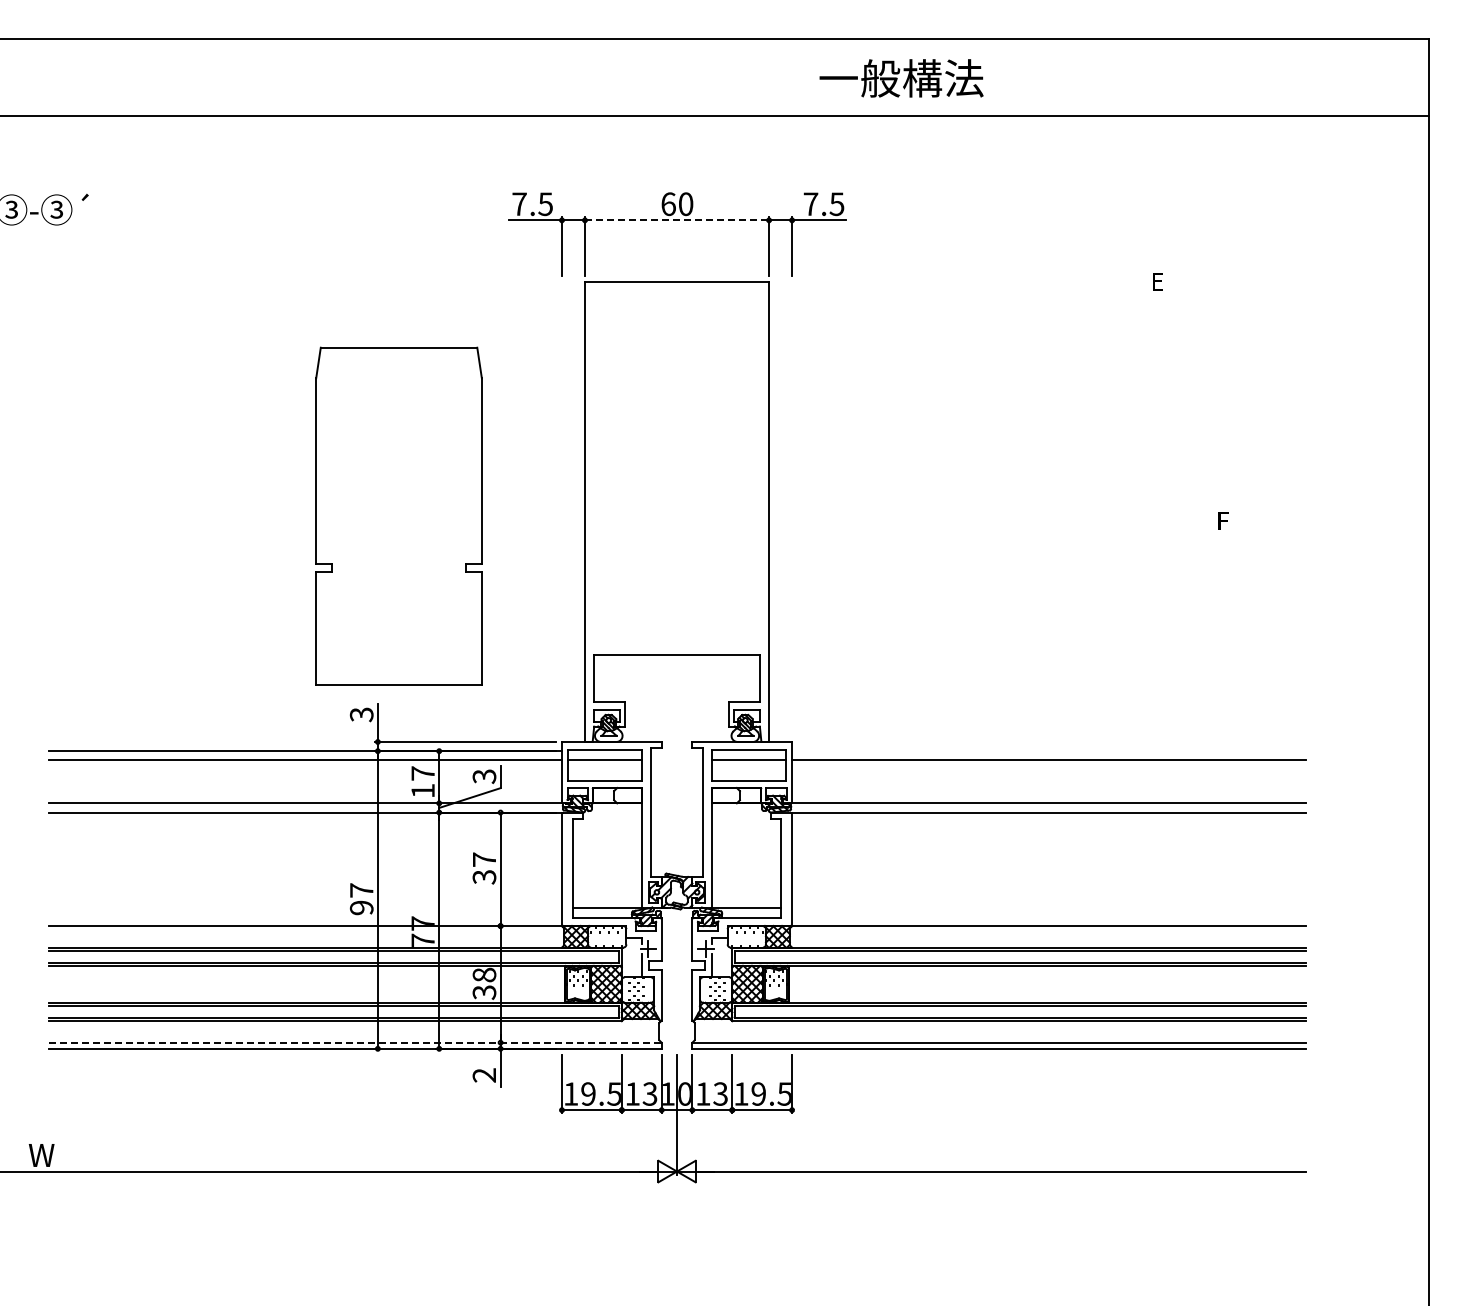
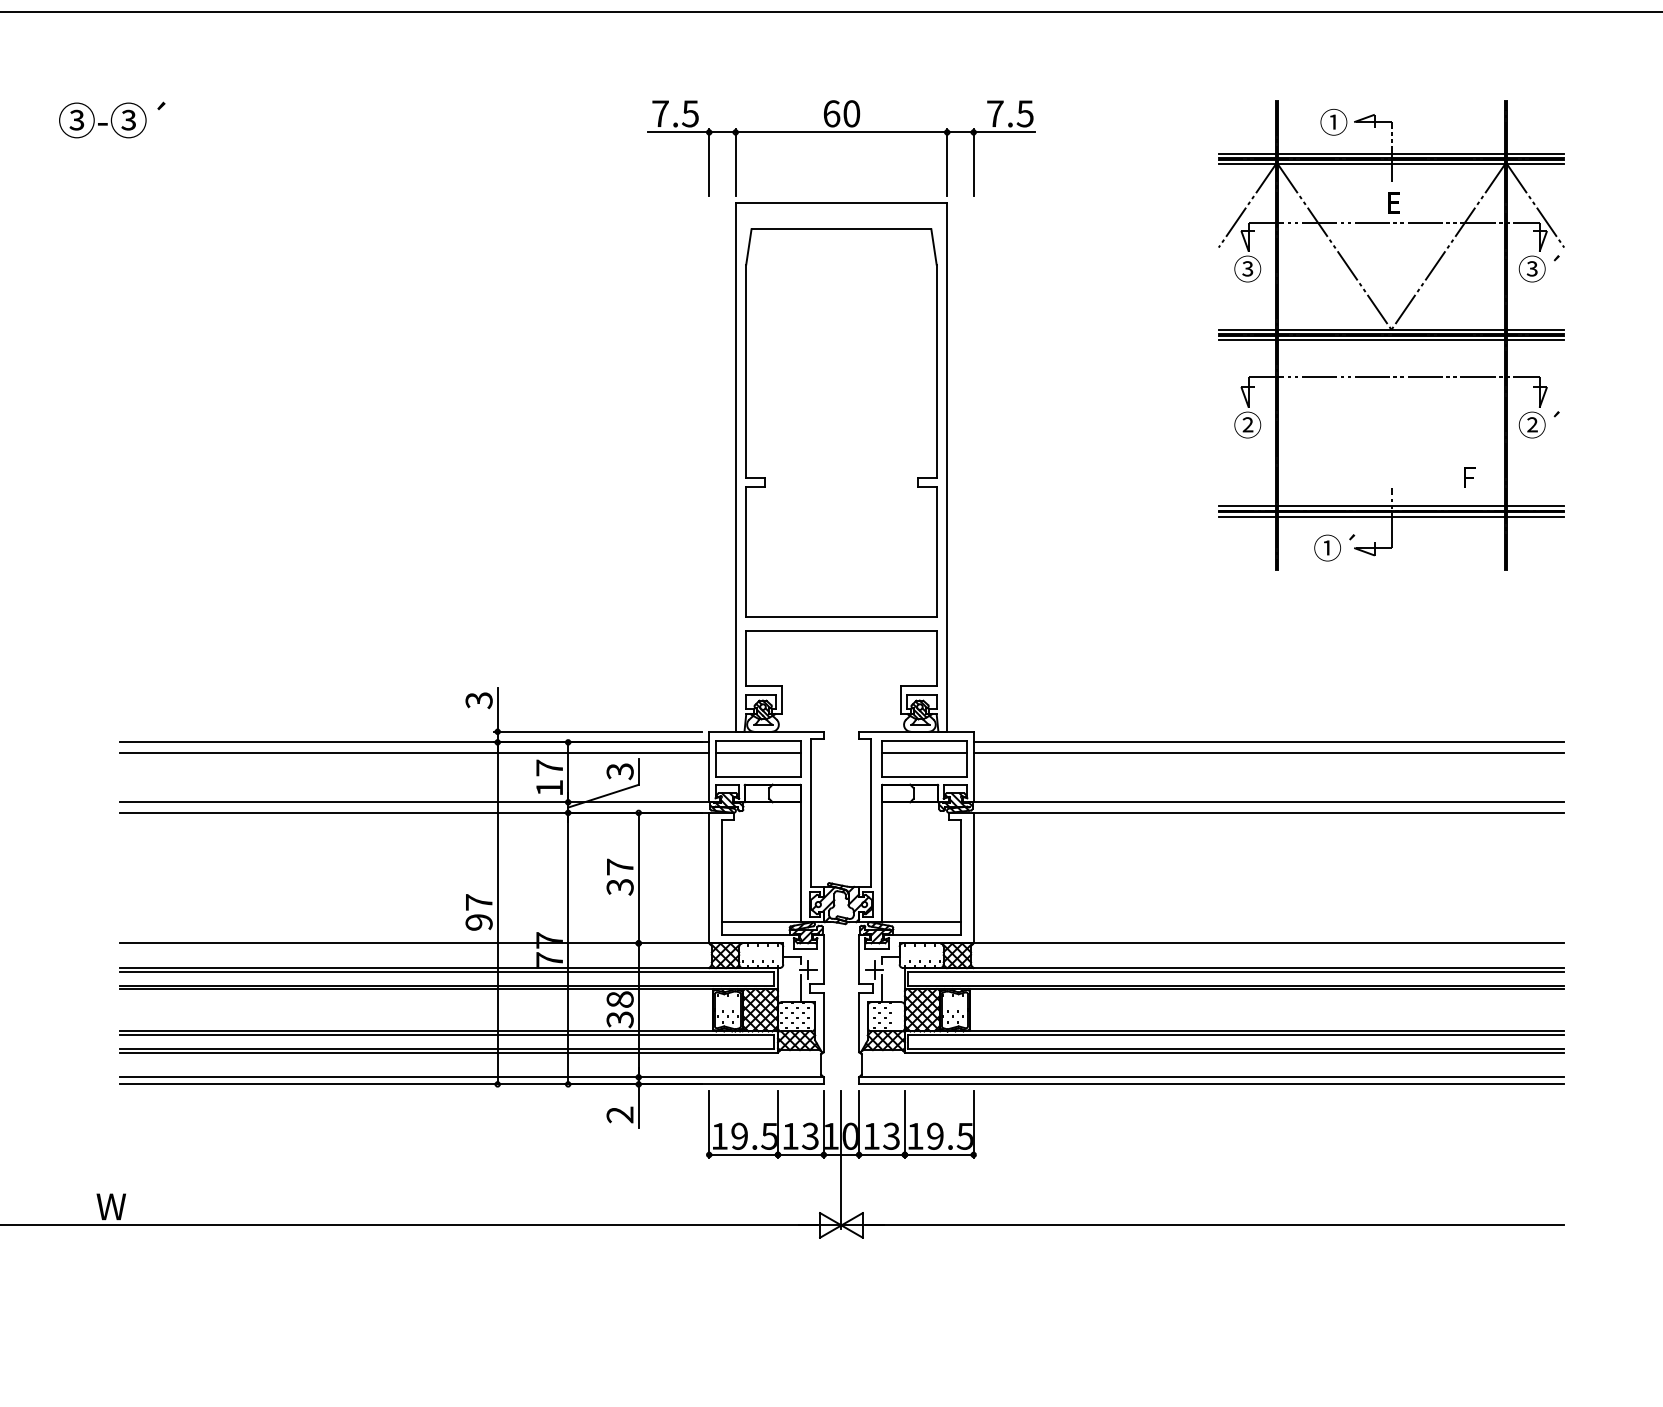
line: (677, 220) -> (841, 132), dashed -> solid
part: (1155, 396) -> (1391, 334), added
part: (398, 515) -> (840, 422), moved
line: (1049, 751) -> (1269, 742), added
line: (355, 1042) -> (471, 1077), dashed -> solid

